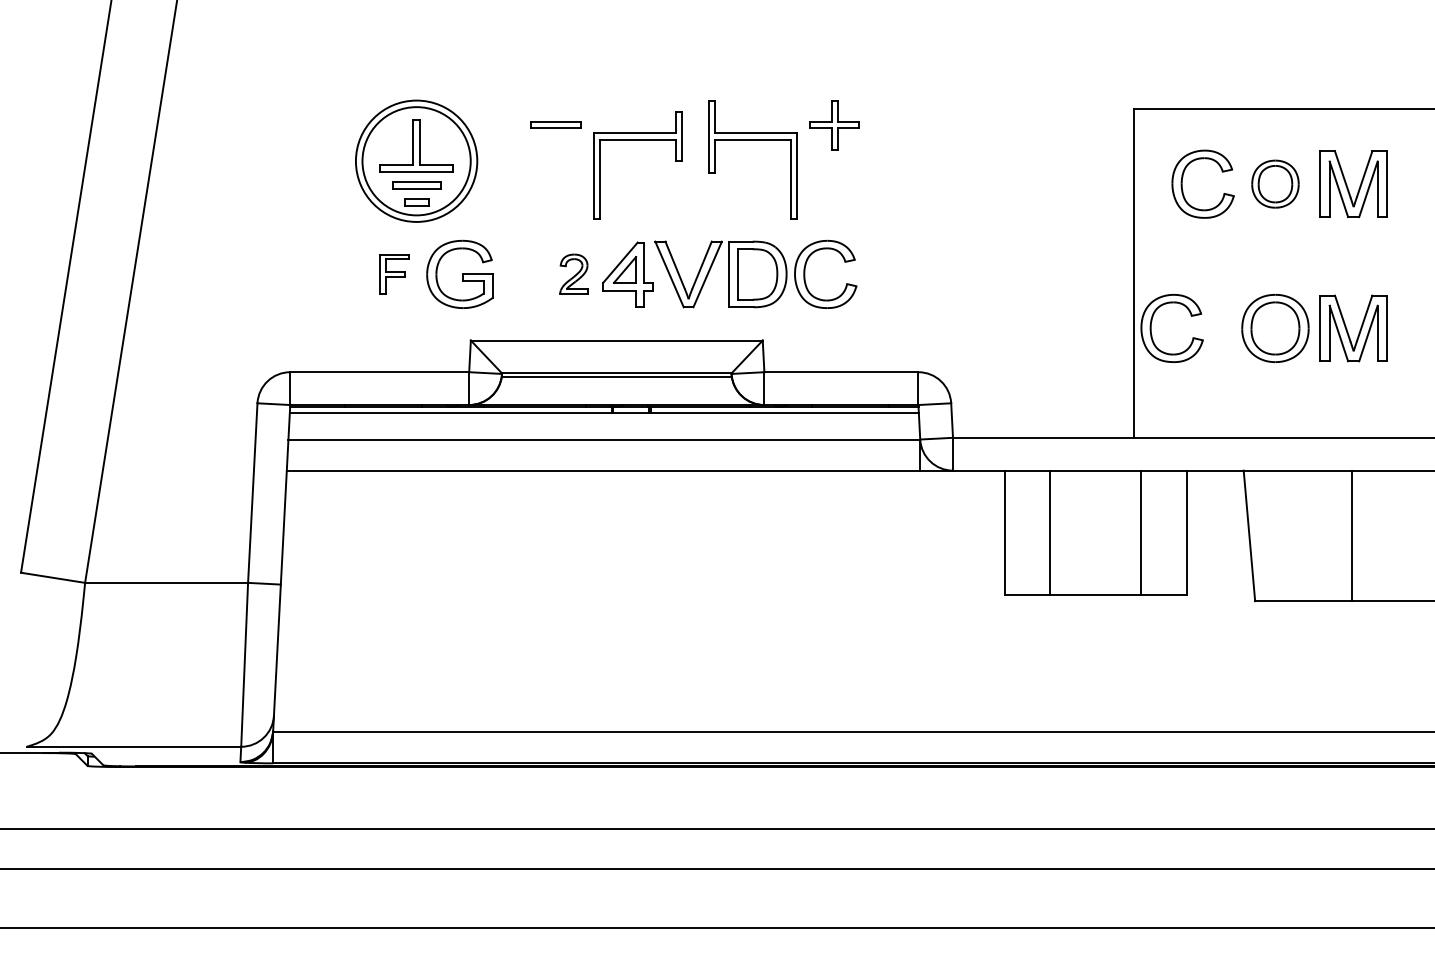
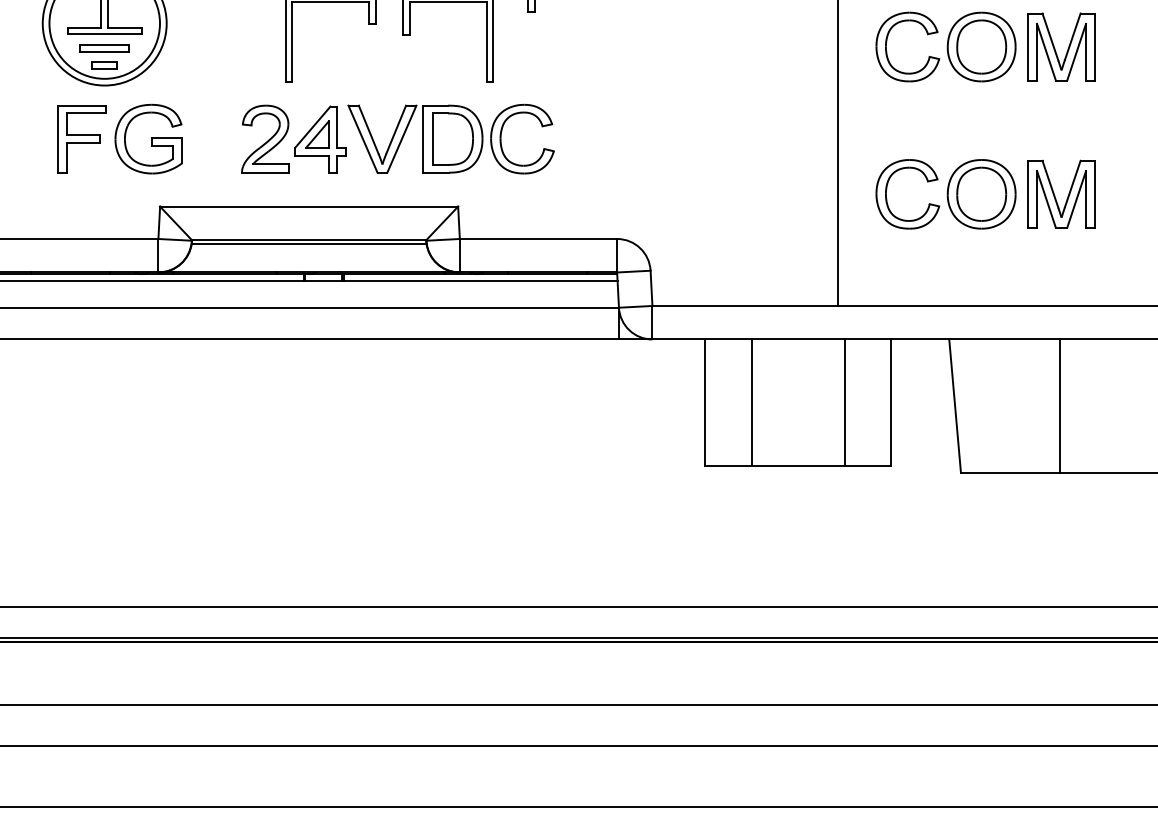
part: (1275, 183) -> (981, 46), size x1.43
part: (573, 273) -> (264, 138), size x1.67
part: (394, 274) -> (82, 139), size x1.67
part: (1151, 328) -> (886, 194), moved

